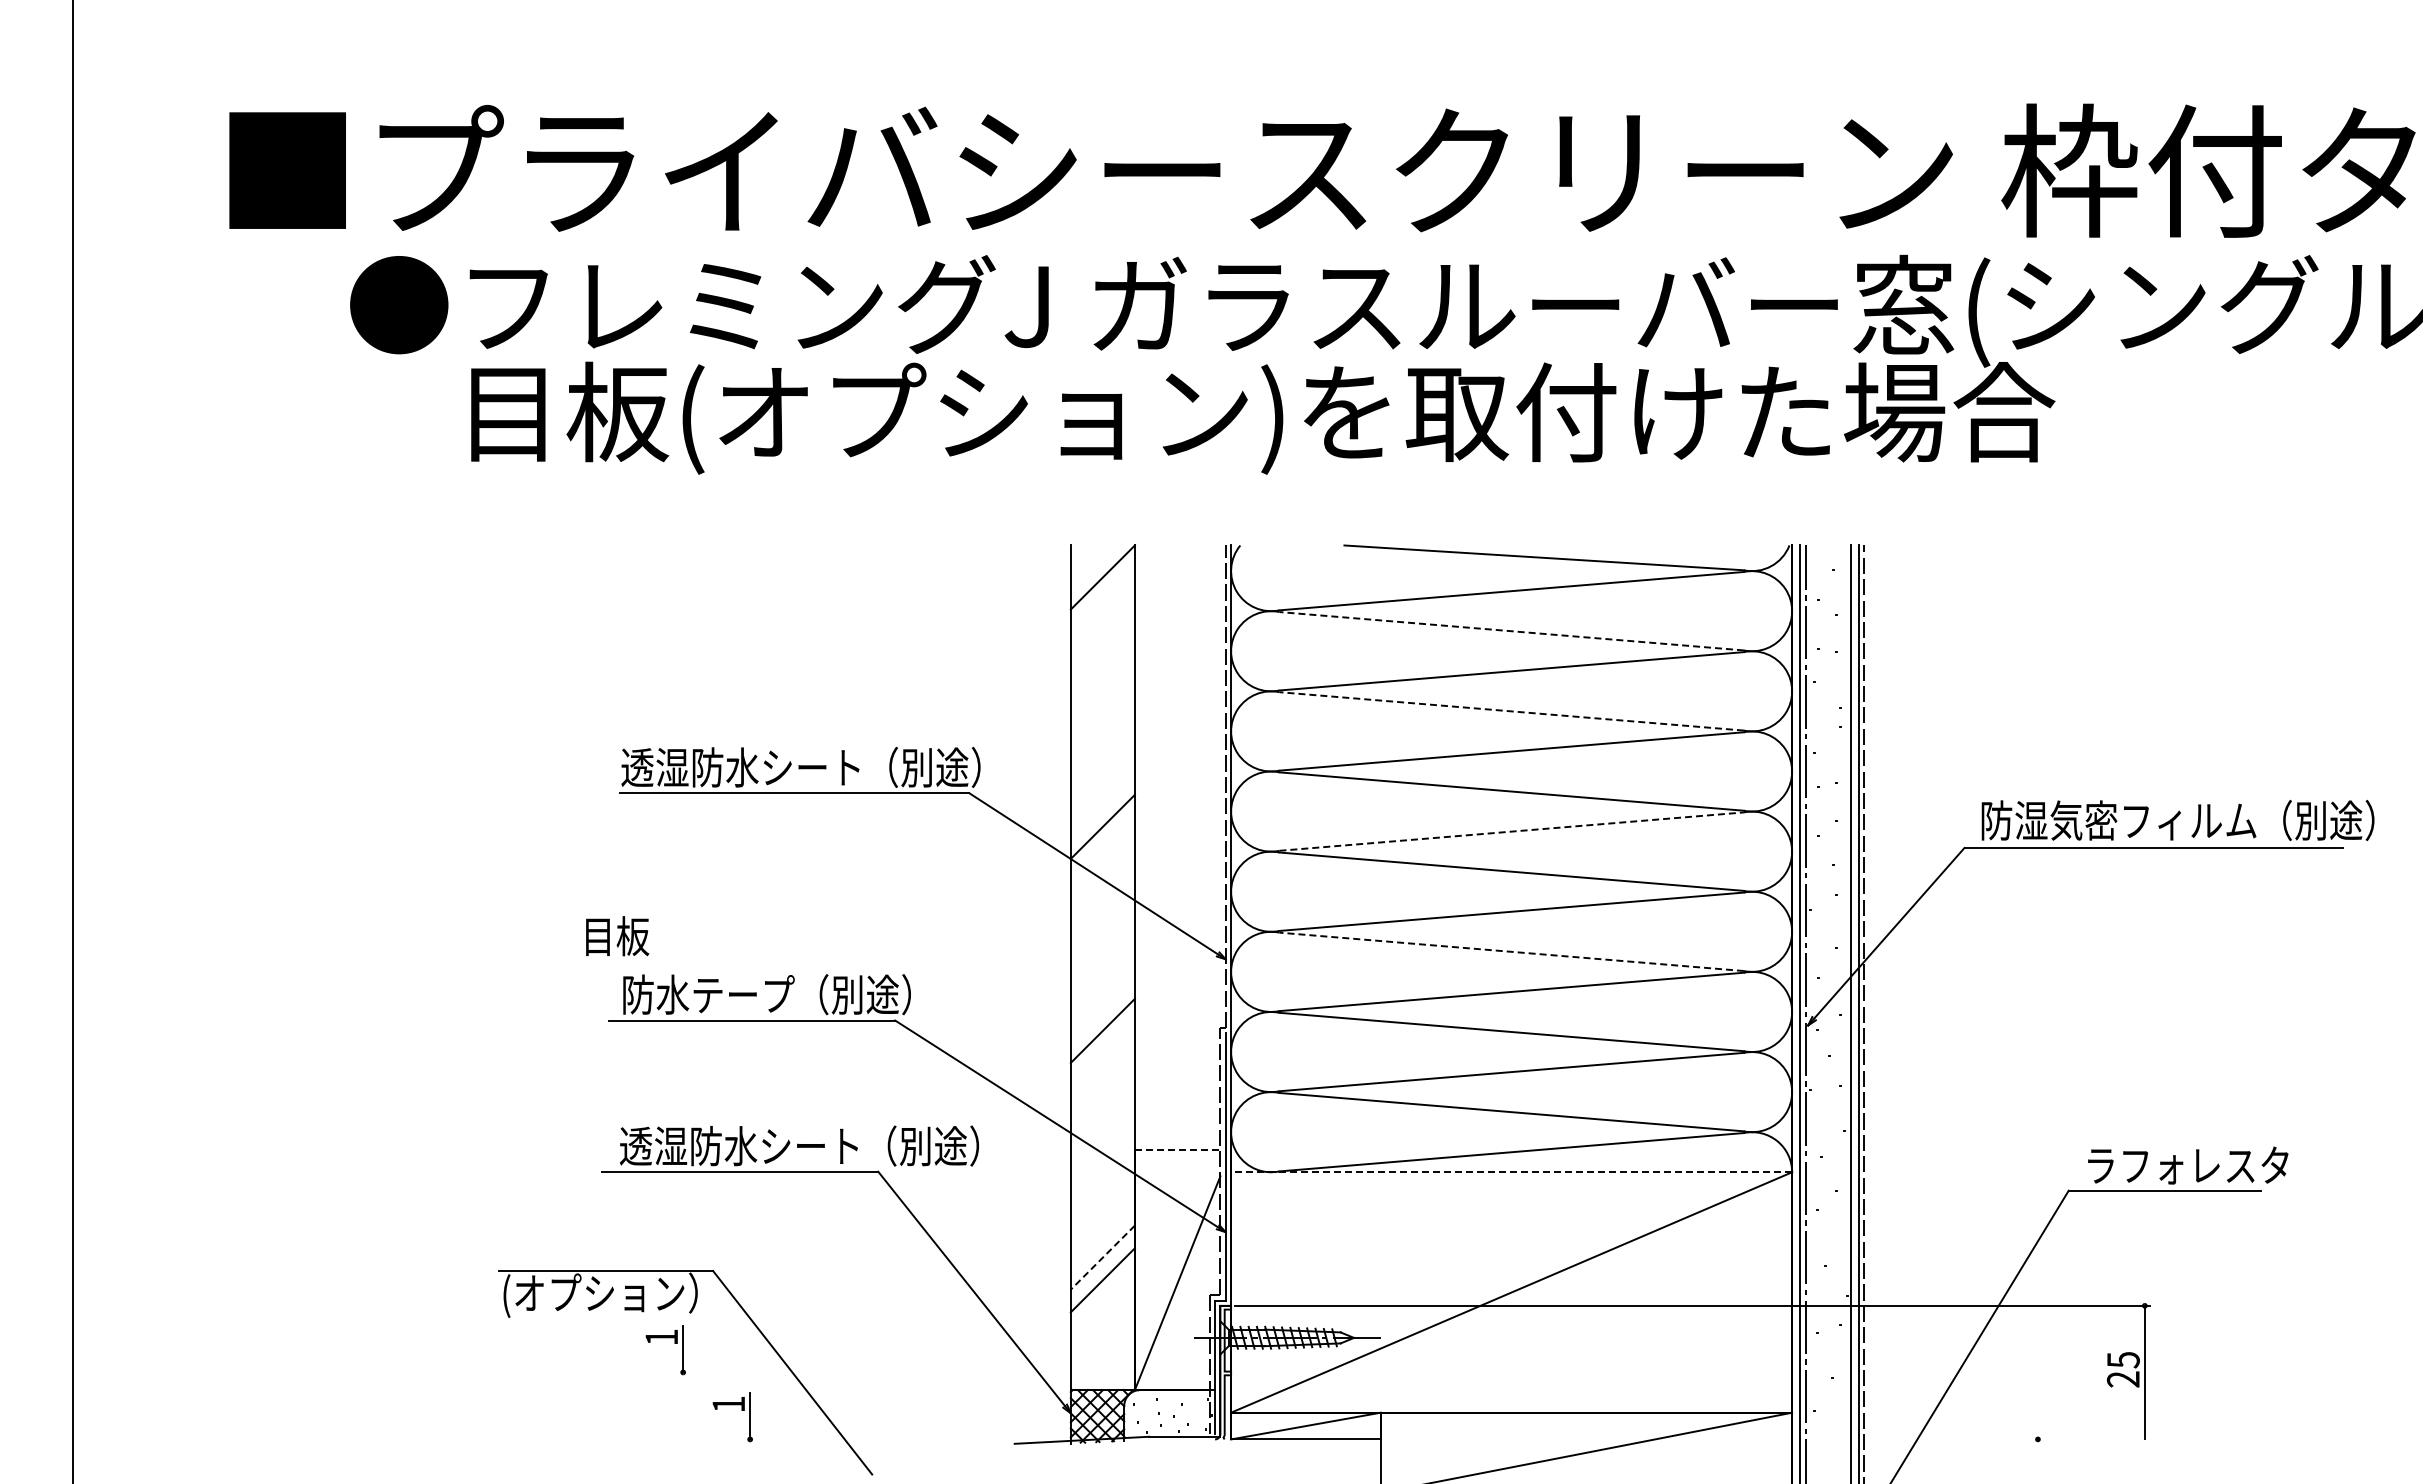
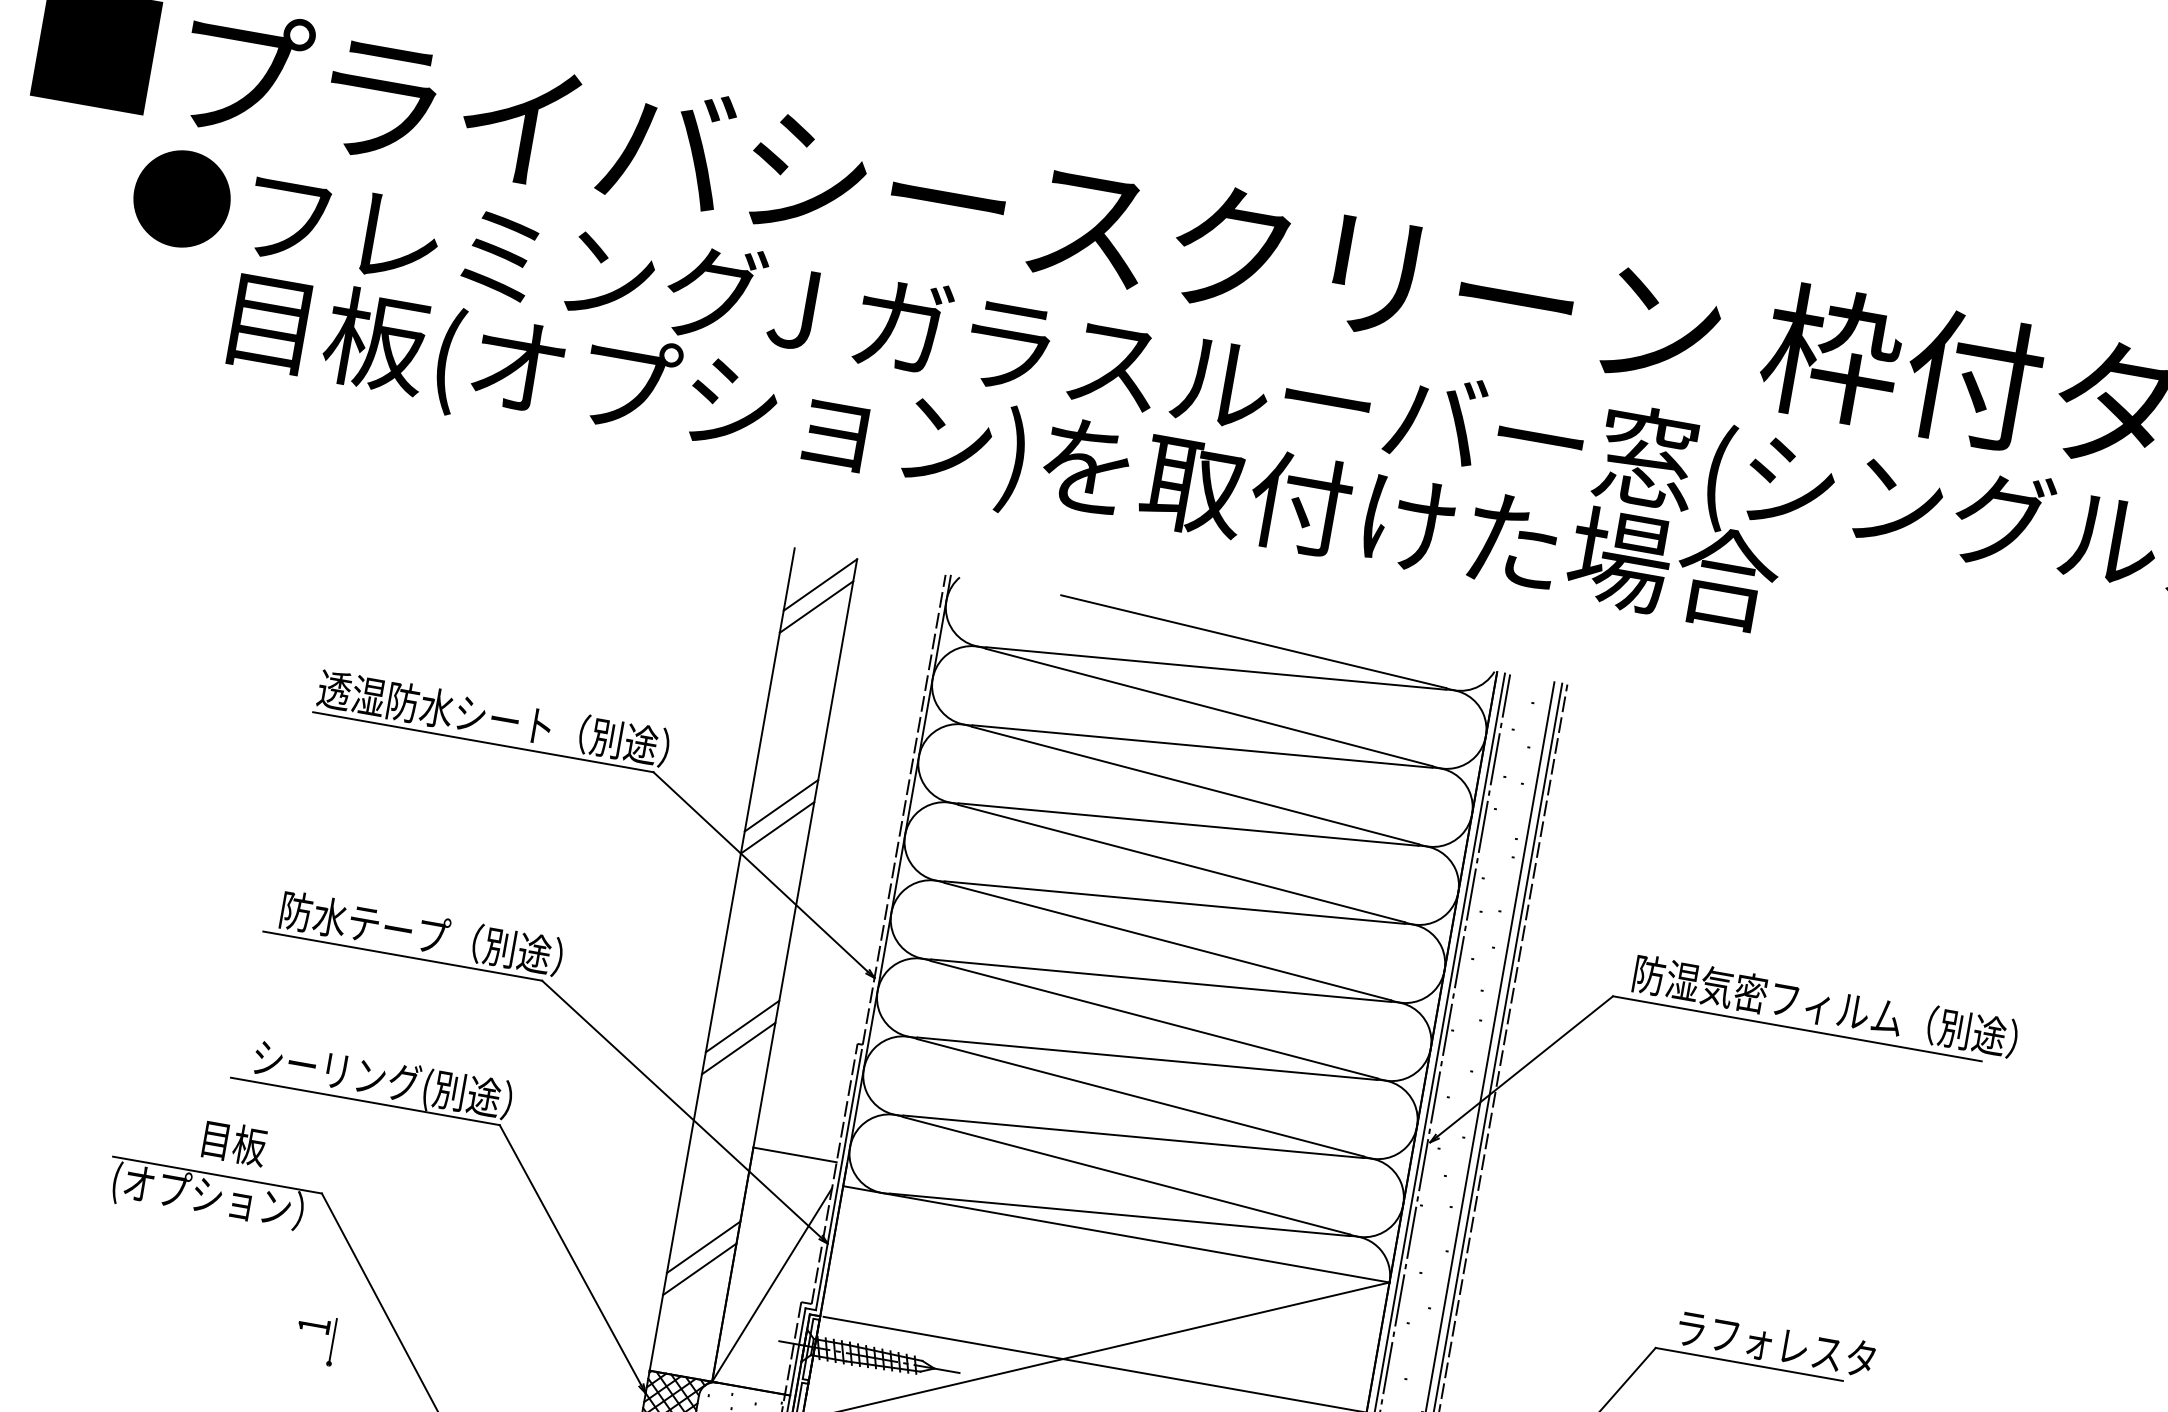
line: (1102, 600) -> (816, 607), added
line: (1511, 631) -> (1209, 707), dashed -> solid
line: (1511, 711) -> (1195, 785), dashed -> solid
line: (1102, 804) -> (781, 805), added
line: (1512, 831) -> (1175, 902), dashed -> solid
text: (617, 936) -> (234, 1143), moved
line: (1511, 951) -> (1154, 1019), dashed -> solid
line: (1102, 1053) -> (738, 1048), added
text: (799, 1147) -> (427, 1087), 透湿防水シート（別途） -> シーリング(別途）
line: (1177, 1149) -> (794, 1154), dashed -> solid
line: (1511, 1172) -> (1116, 1234), dashed -> solid
line: (1102, 1258) -> (703, 1248), dashed -> solid
part: (674, 1343) -> (271, 1257), removed

